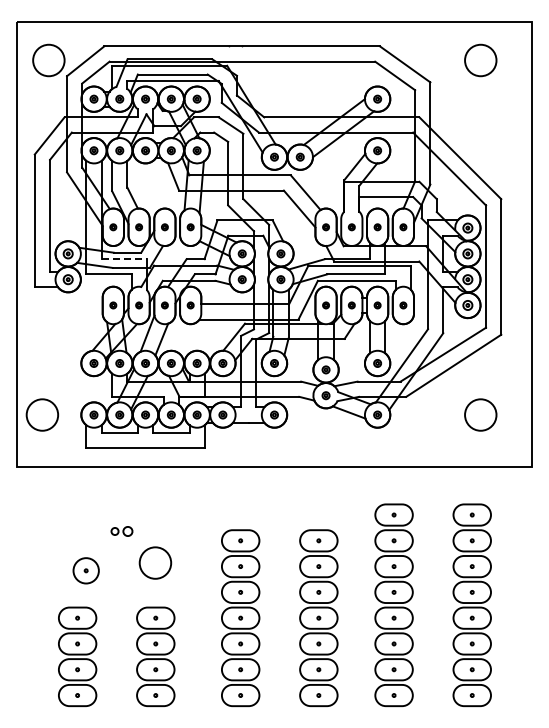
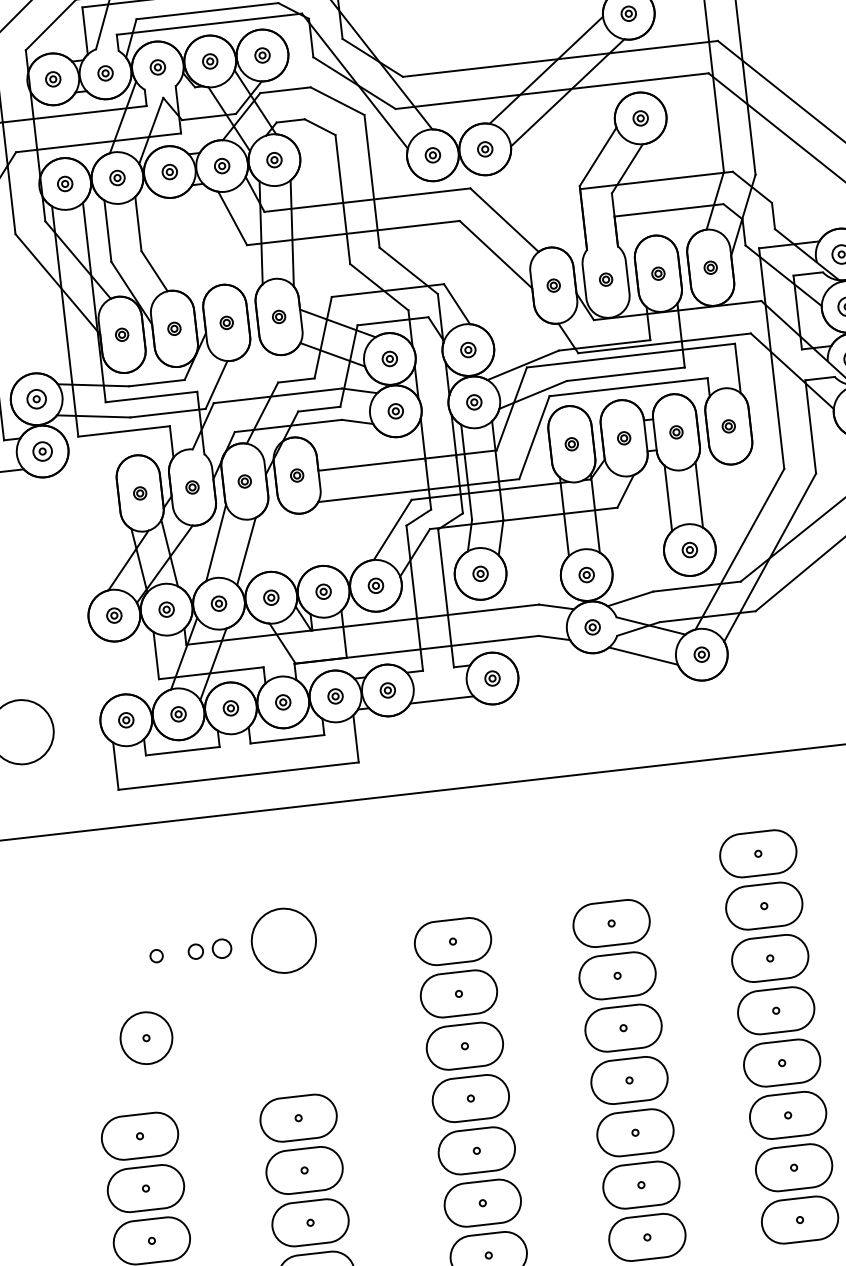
line: (124, 259) -> (152, 397), dashed -> solid
circle: (95, 531) -> (156, 956), added
circle: (155, 562) -> (283, 939), moved

